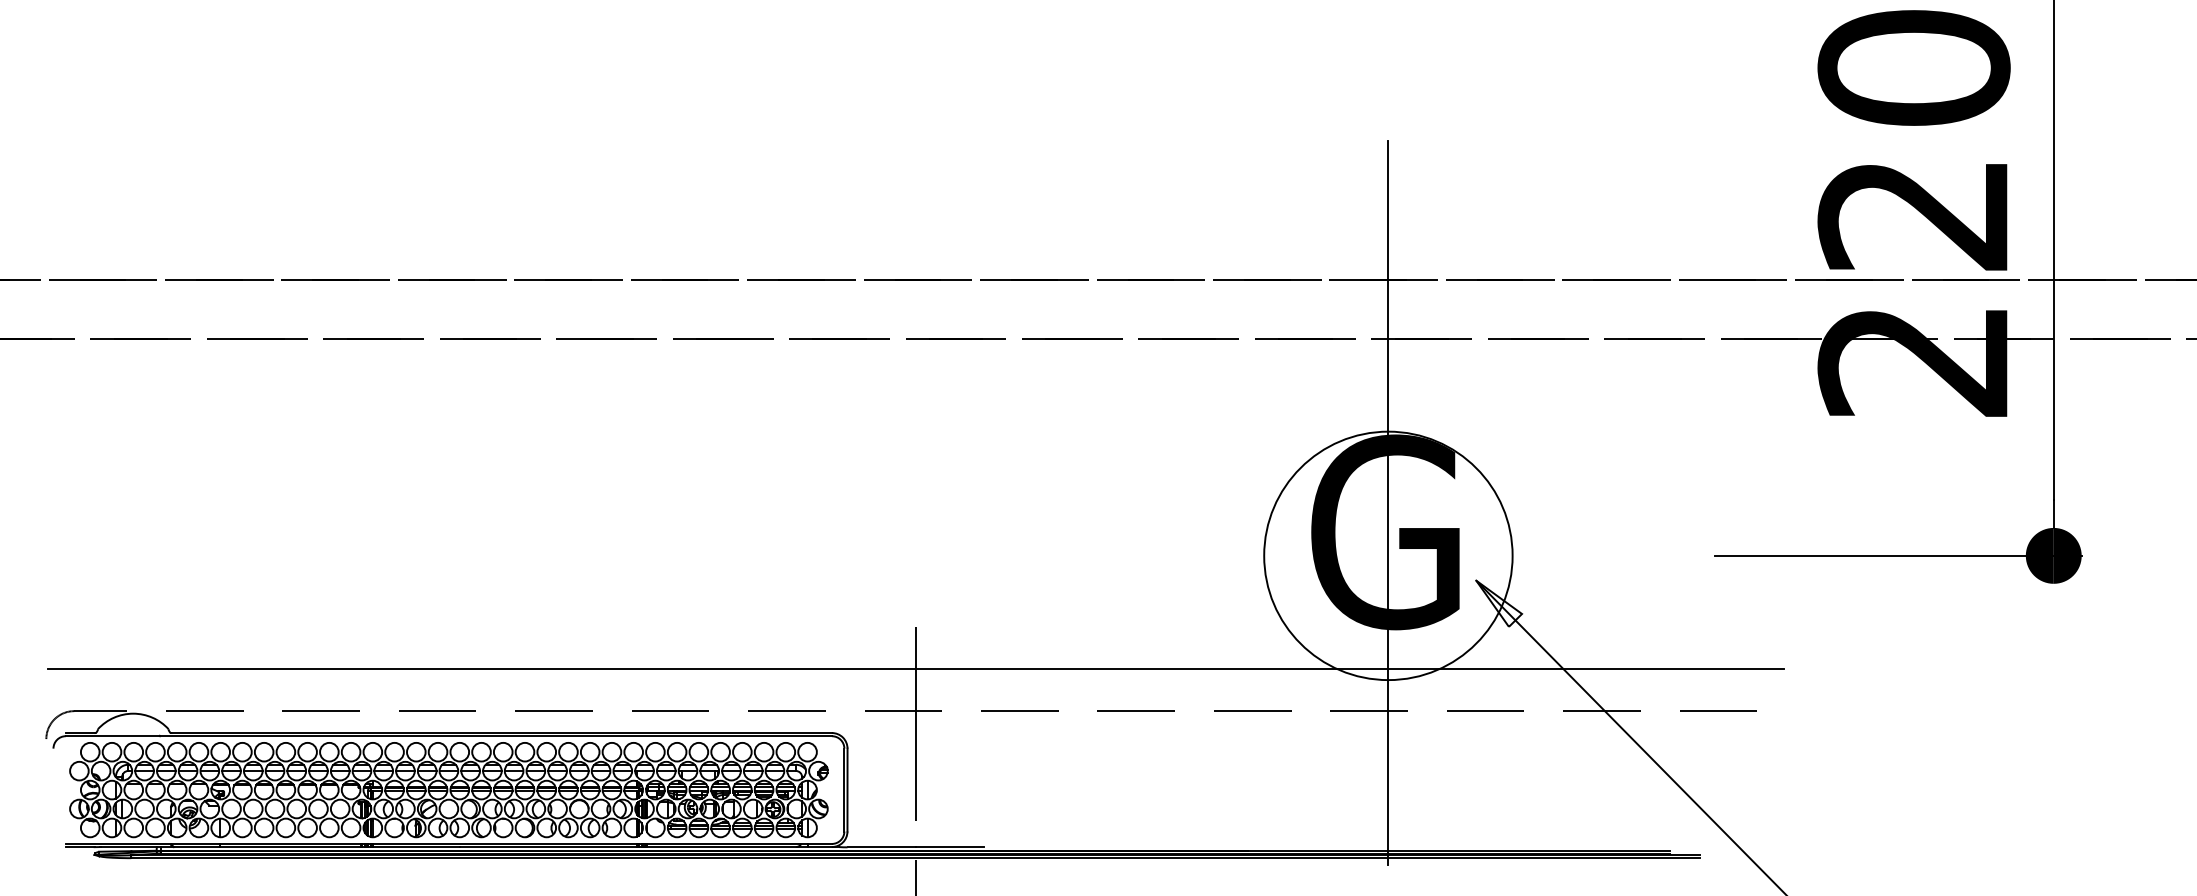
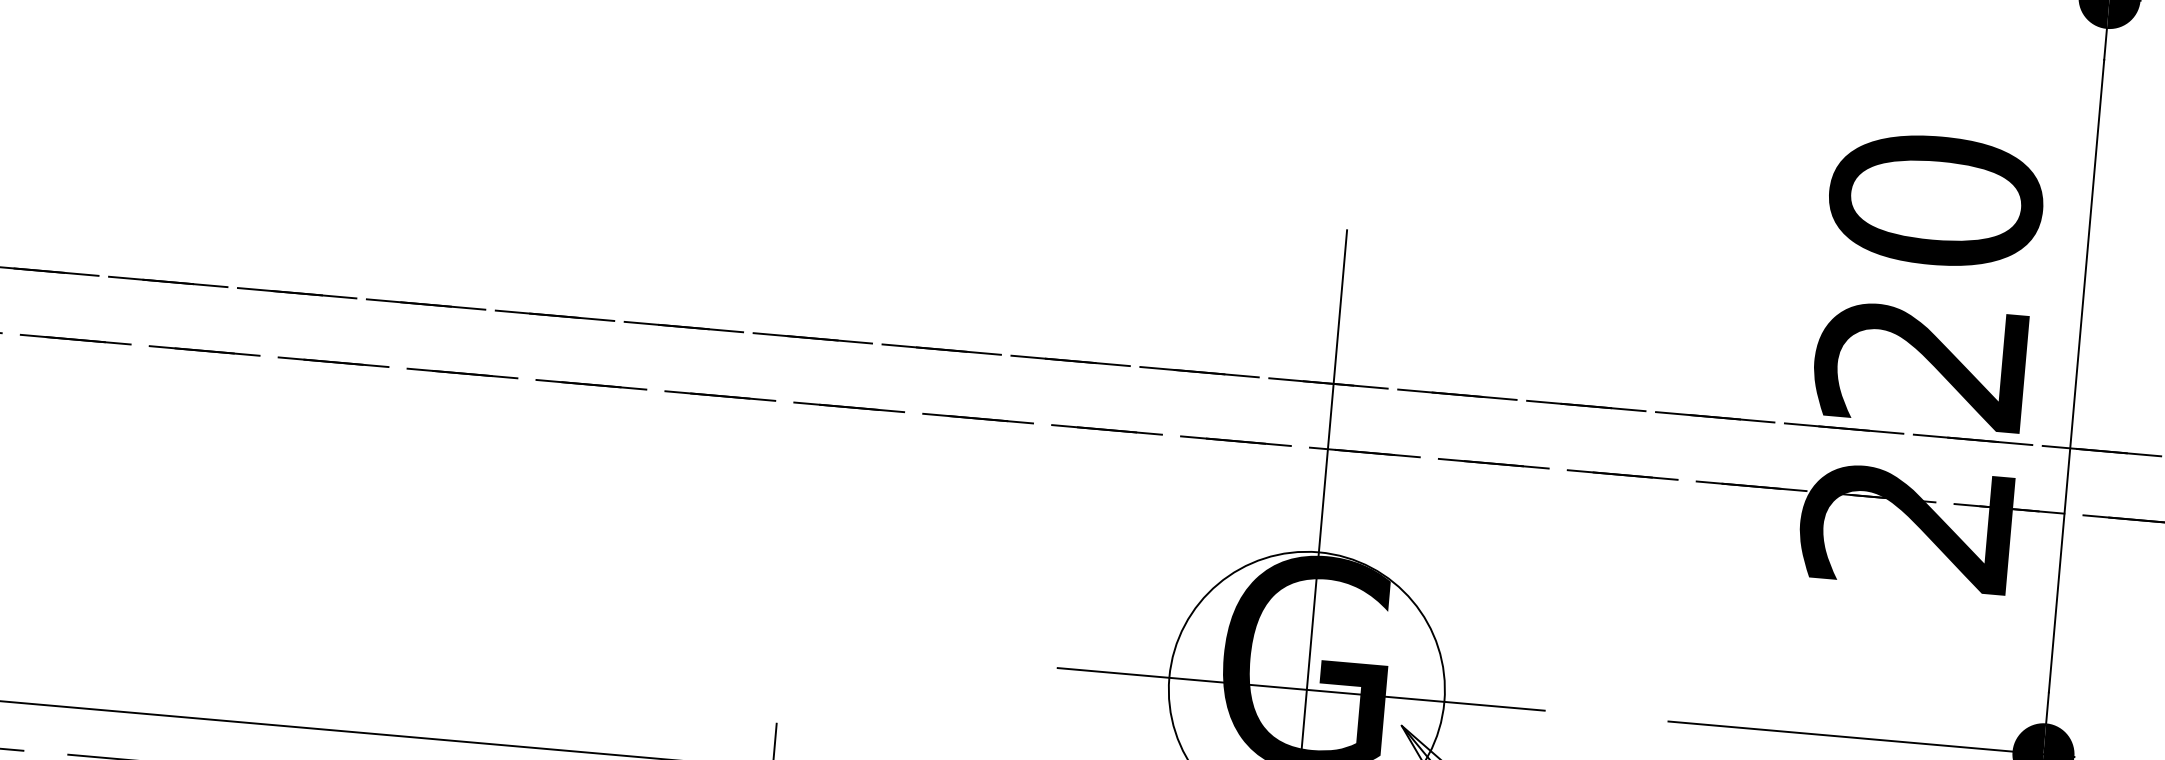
line: (1383, 555) -> (1301, 688), added

